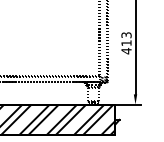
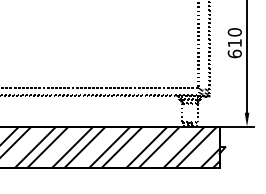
text: (126, 43) -> (234, 43), 413 -> 610

